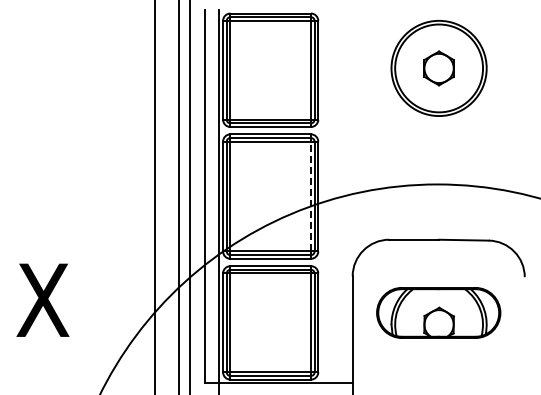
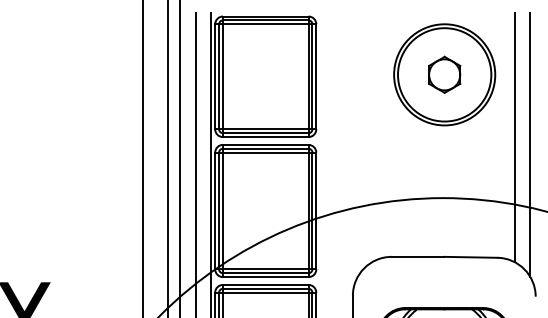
line: (504, 126) -> (514, 136), added
line: (519, 133) -> (530, 143), added
line: (310, 196) -> (308, 210), dashed -> solid

